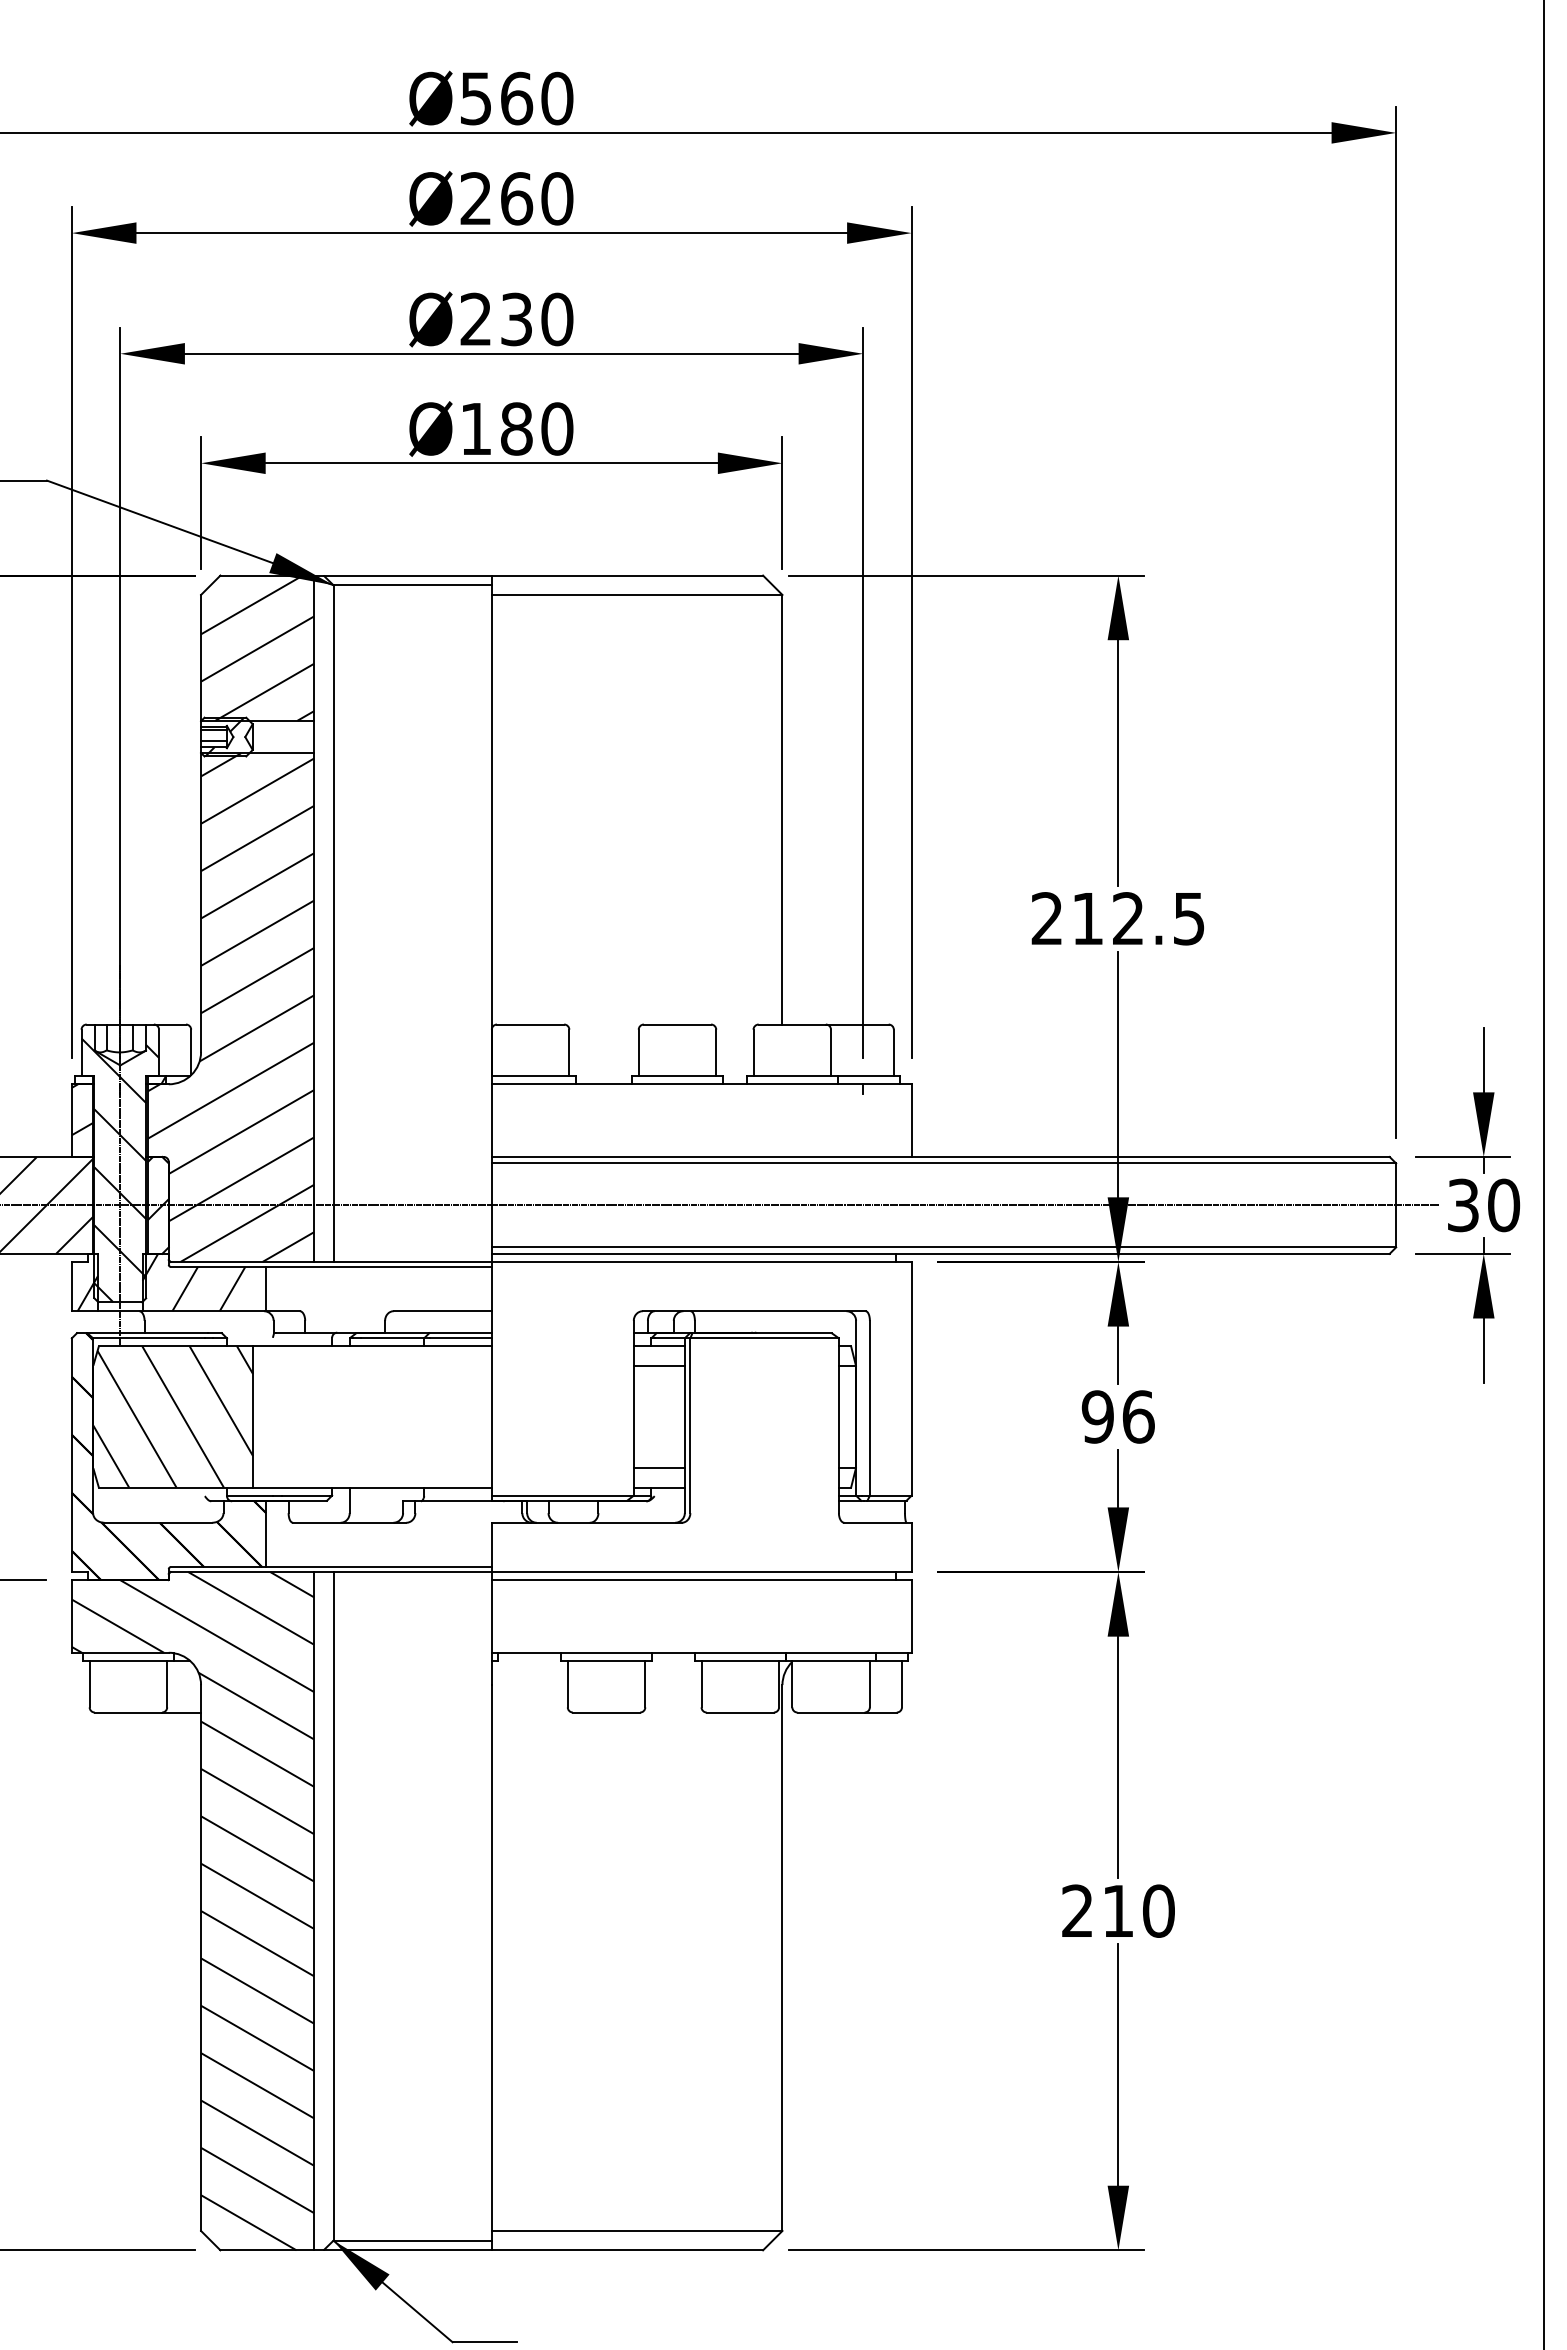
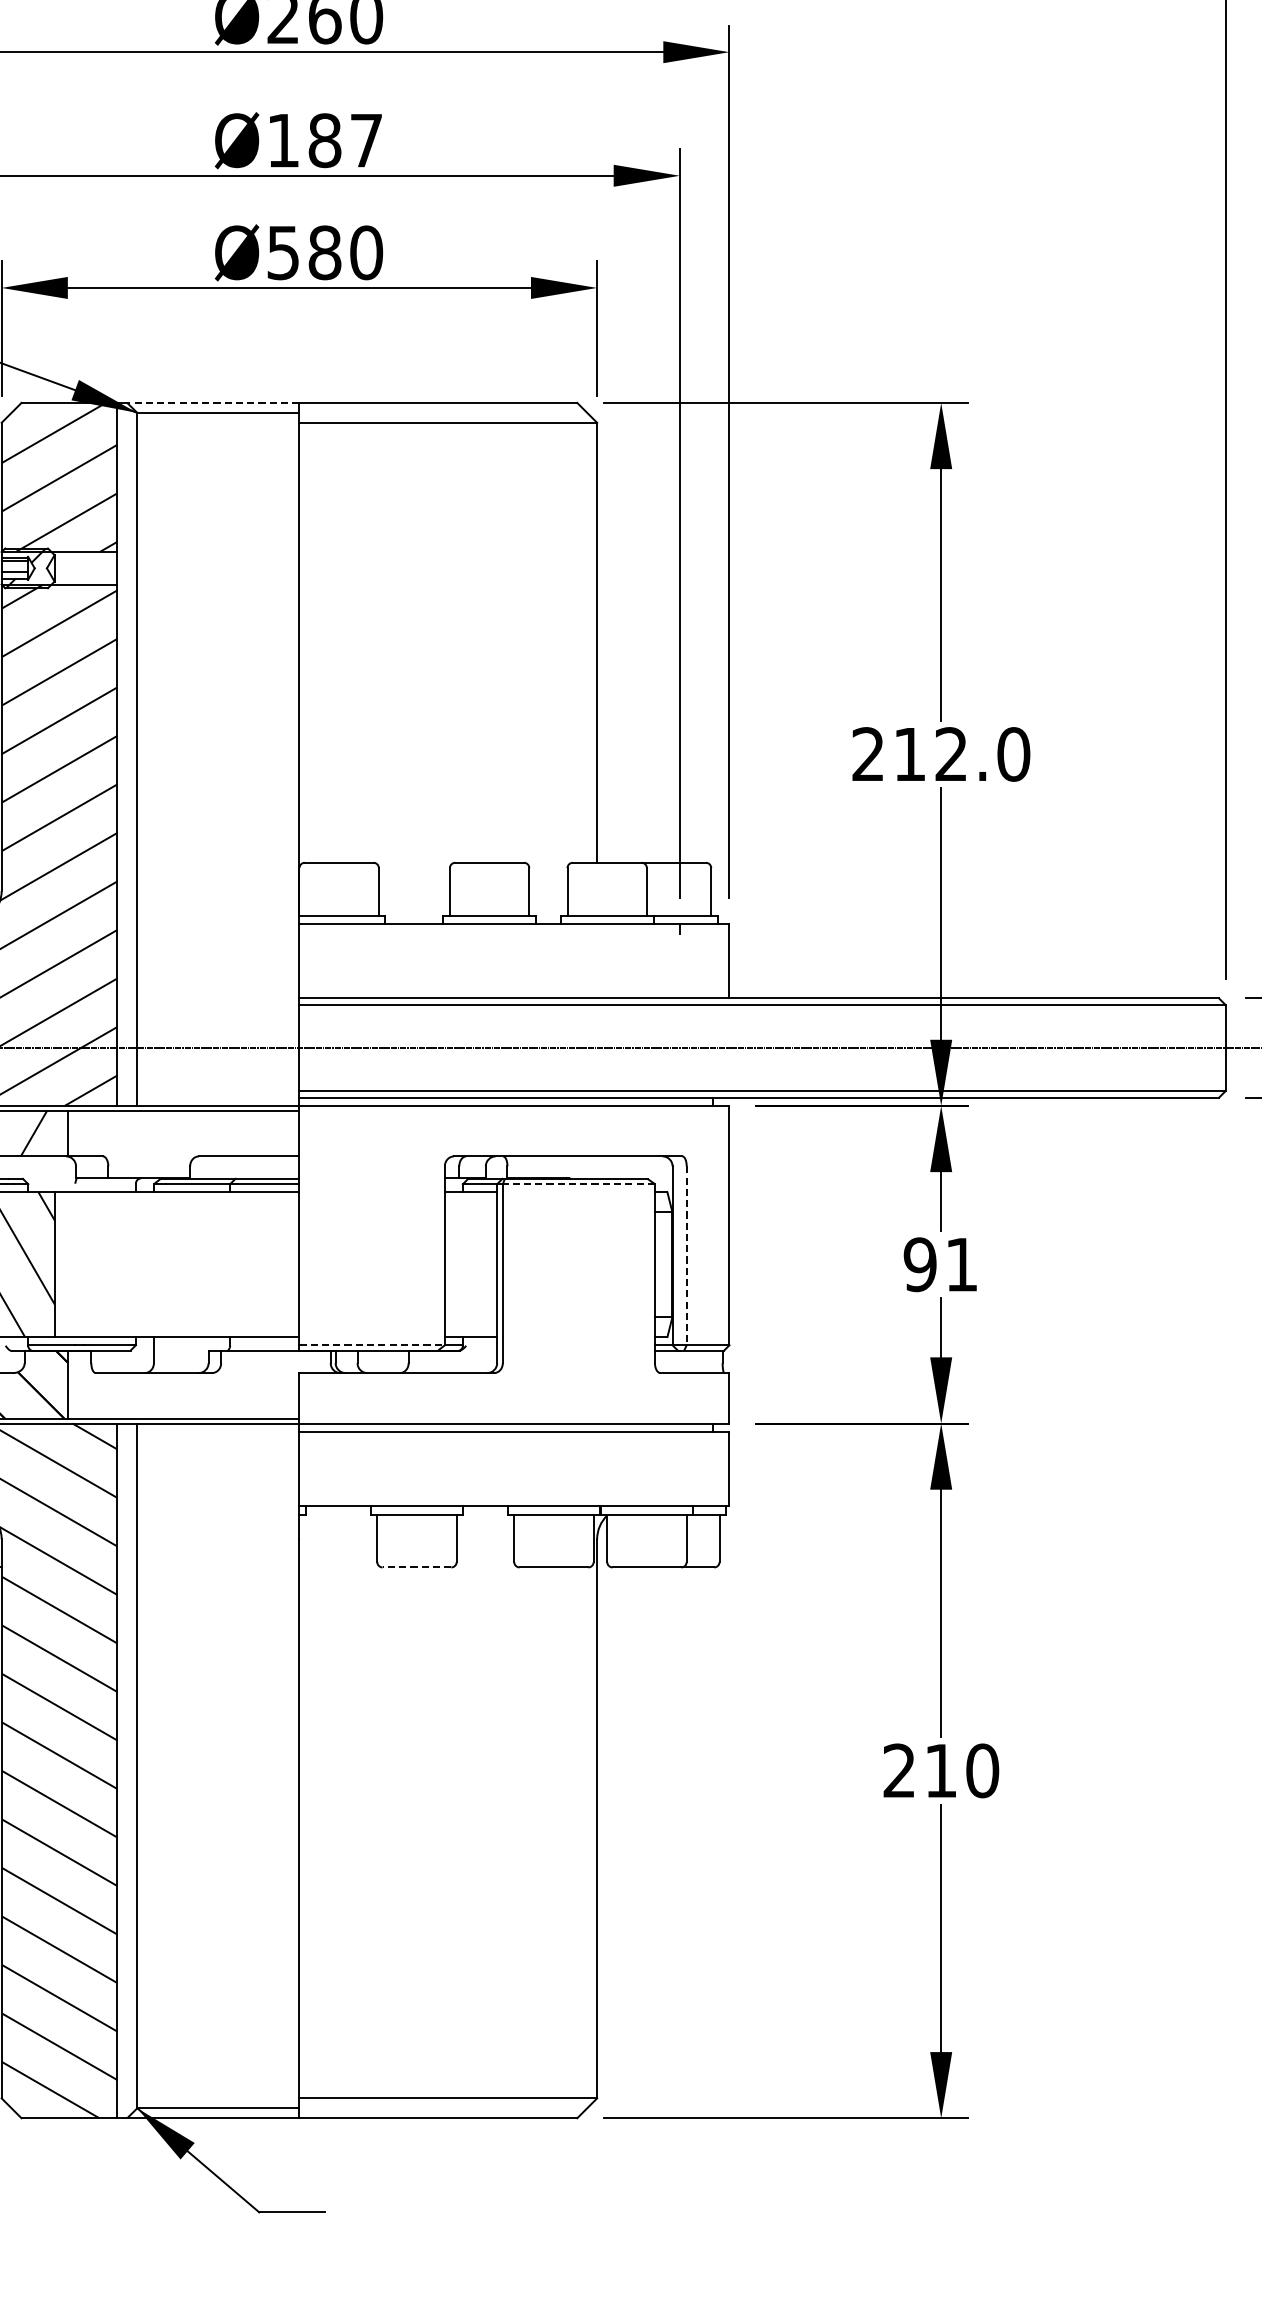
text: (516, 319) -> (324, 140), Ø230 -> Ø187
text: (475, 429) -> (282, 253), Ø180 -> Ø580
line: (407, 575) -> (213, 402), solid -> dashed
text: (1189, 918) -> (1014, 754), 212.5 -> 212.0
line: (764, 1338) -> (578, 1184), solid -> dashed
line: (658, 1365) -> (470, 1211), removed
line: (869, 1408) -> (686, 1256), solid -> dashed
text: (1138, 1416) -> (961, 1264), 96 -> 91
line: (658, 1468) -> (470, 1317), removed
line: (563, 1495) -> (372, 1345), solid -> dashed
line: (606, 1712) -> (416, 1567), solid -> dashed

